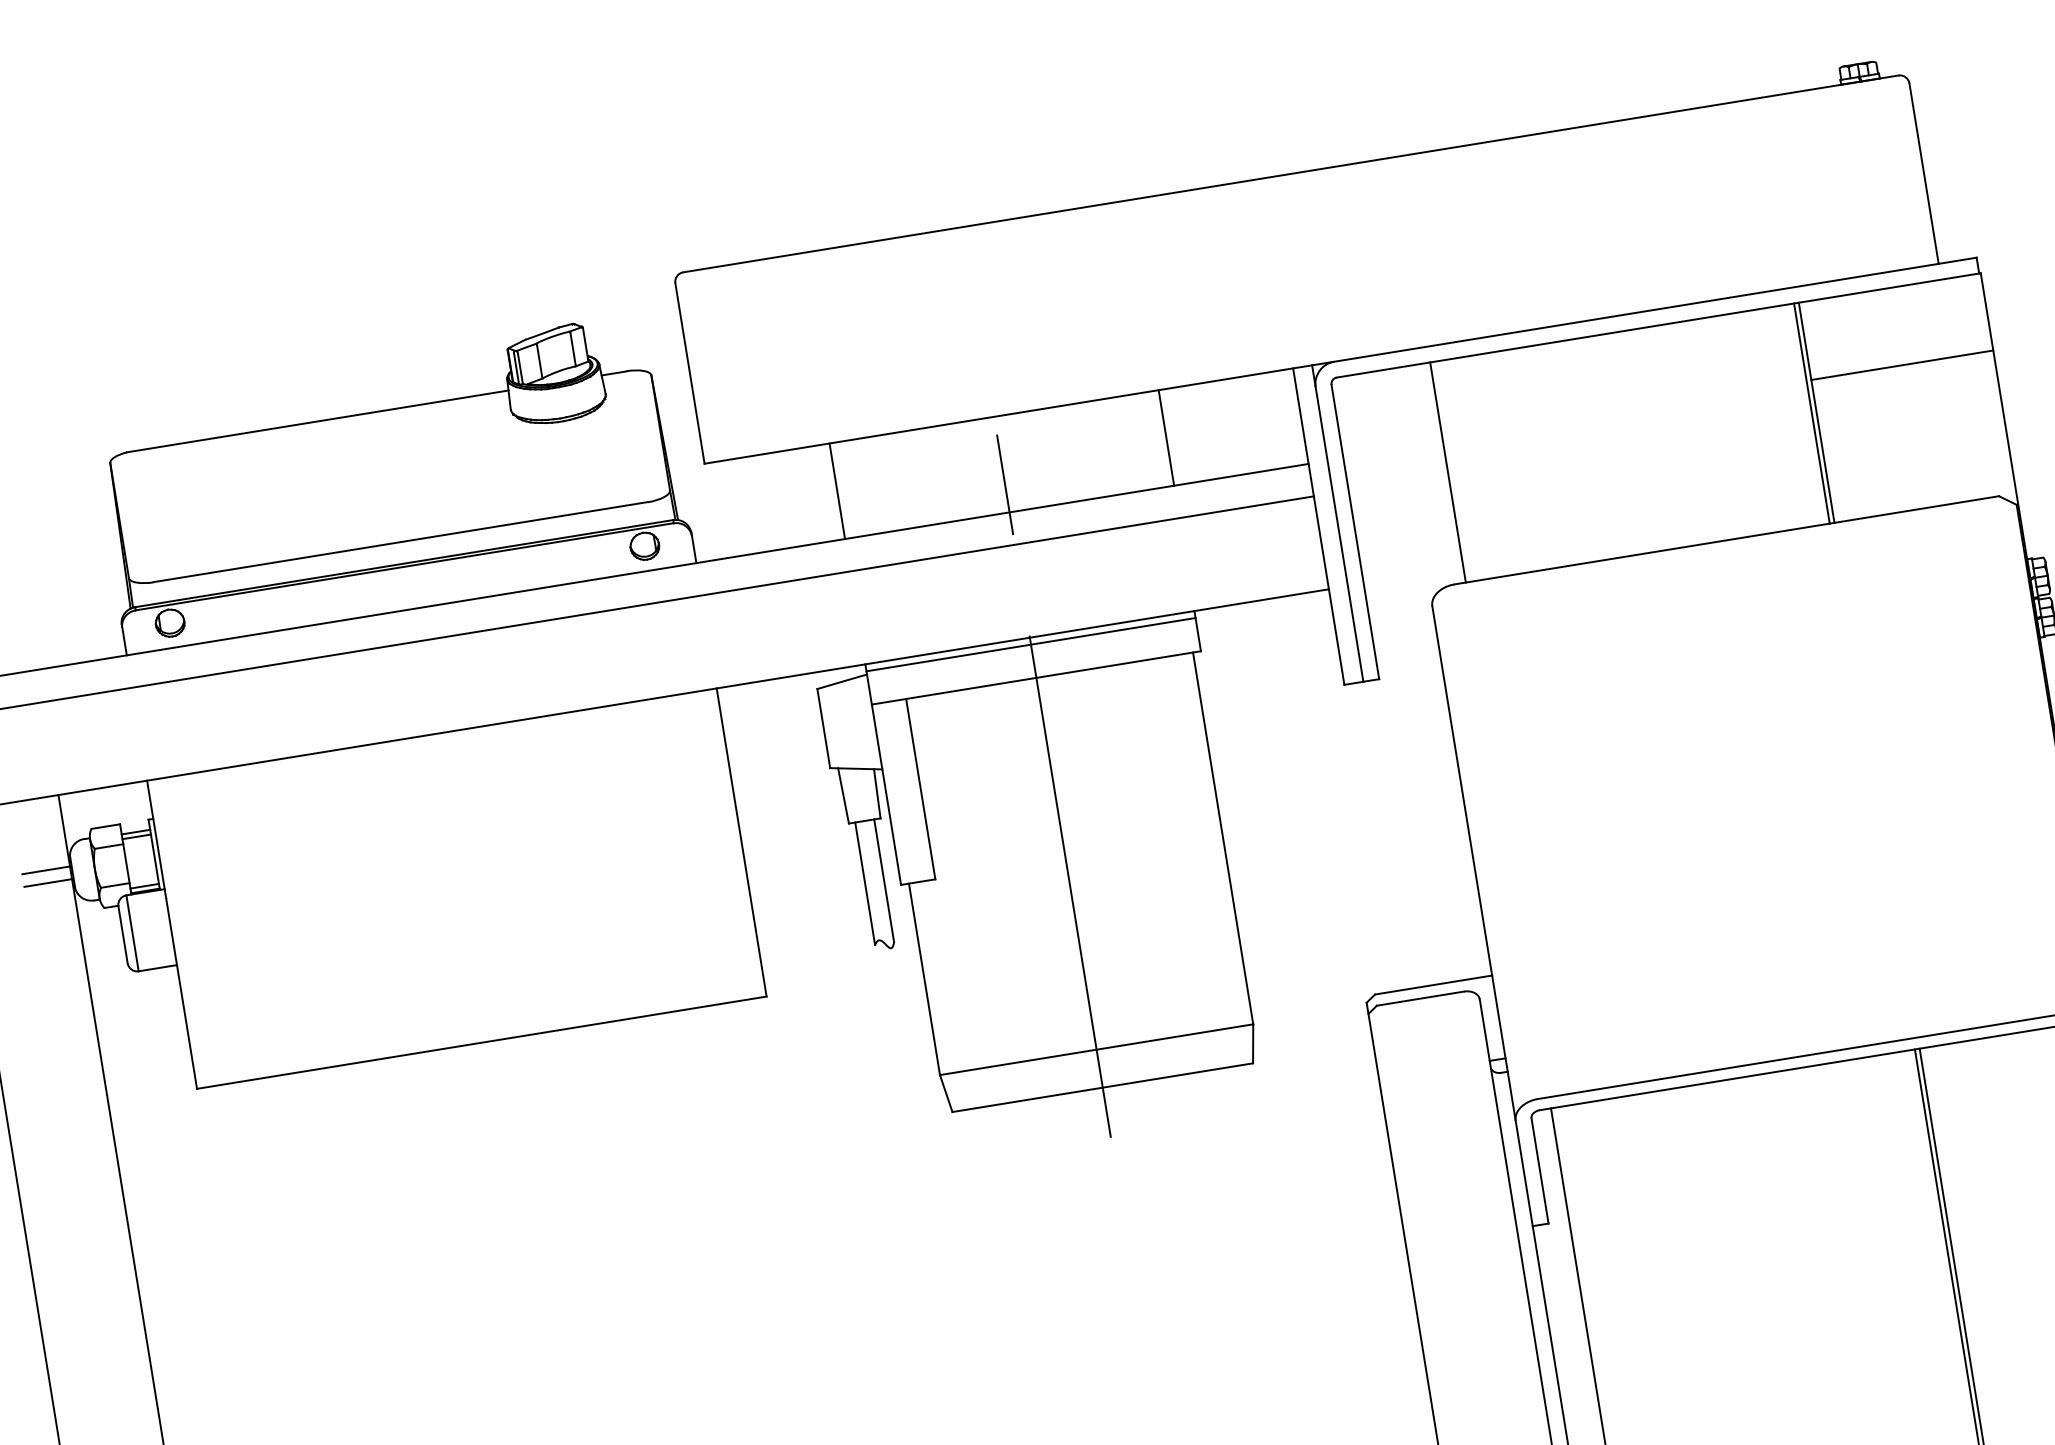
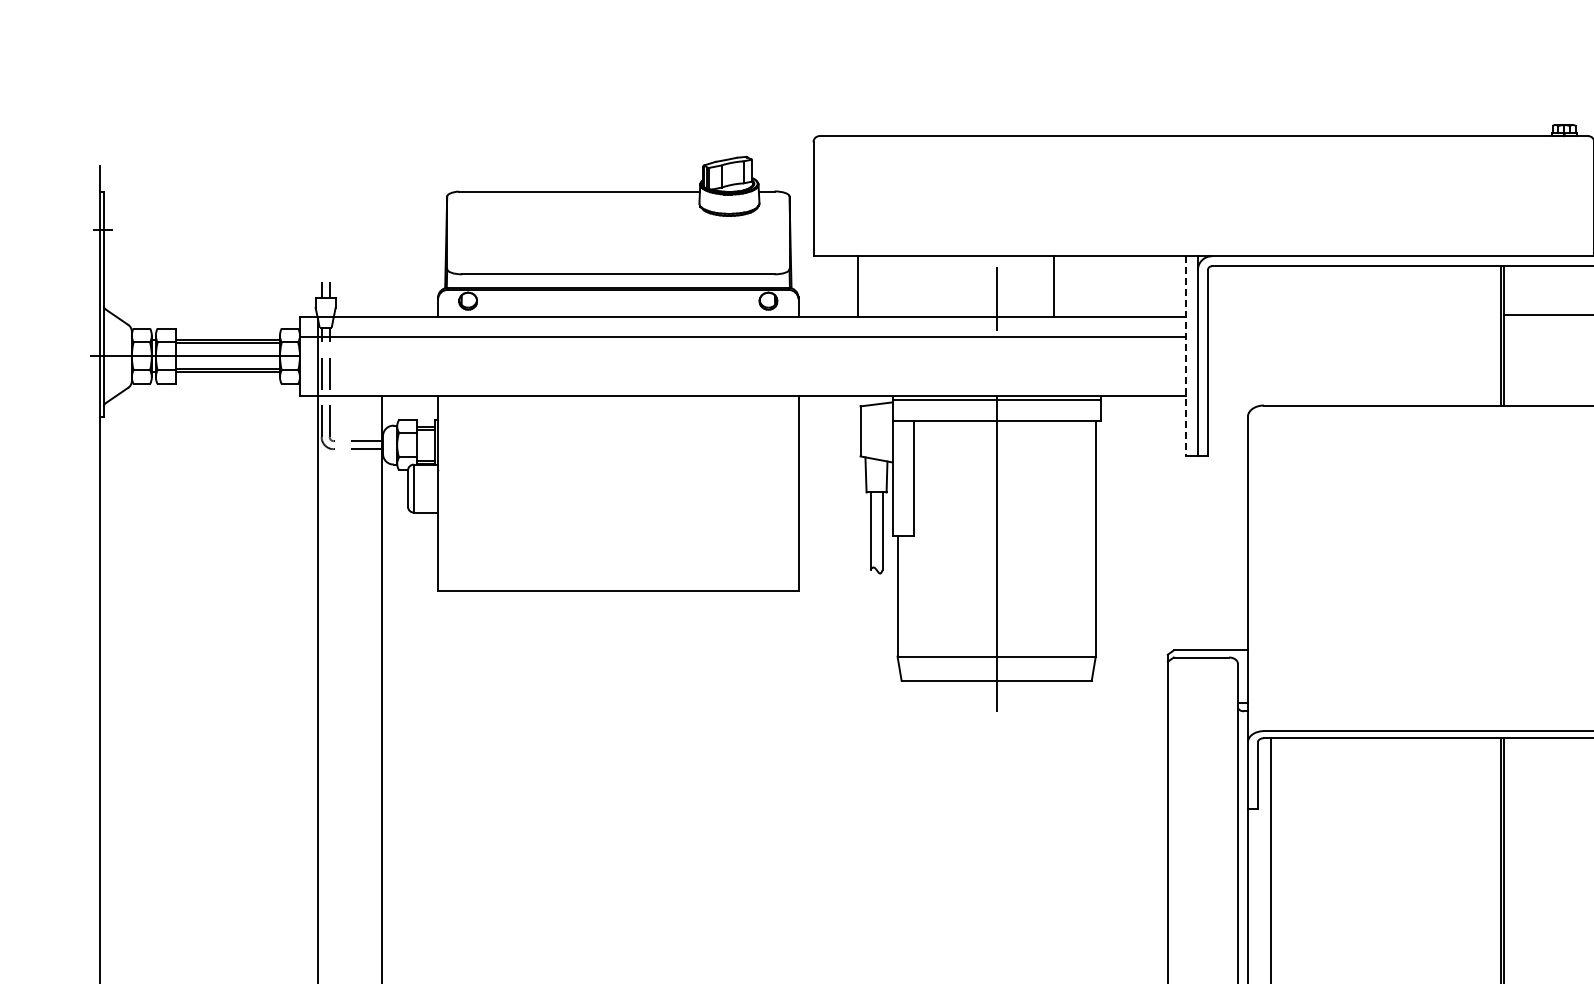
line: (1165, 438) -> (1053, 286), moved
line: (1447, 472) -> (1270, 335), removed
line: (837, 491) -> (857, 286), moved
line: (1318, 526) -> (1185, 356), solid -> dashed

